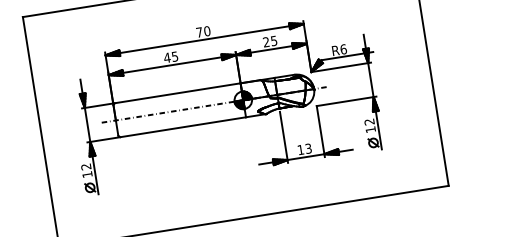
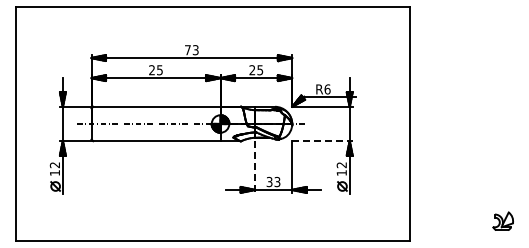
text: (207, 31) -> (195, 50), 70 -> 73
text: (166, 58) -> (151, 70), 45 -> 25
line: (346, 101) -> (322, 141), solid -> dashed
line: (283, 136) -> (254, 166), solid -> dashed
text: (300, 149) -> (269, 181), 13 -> 33

